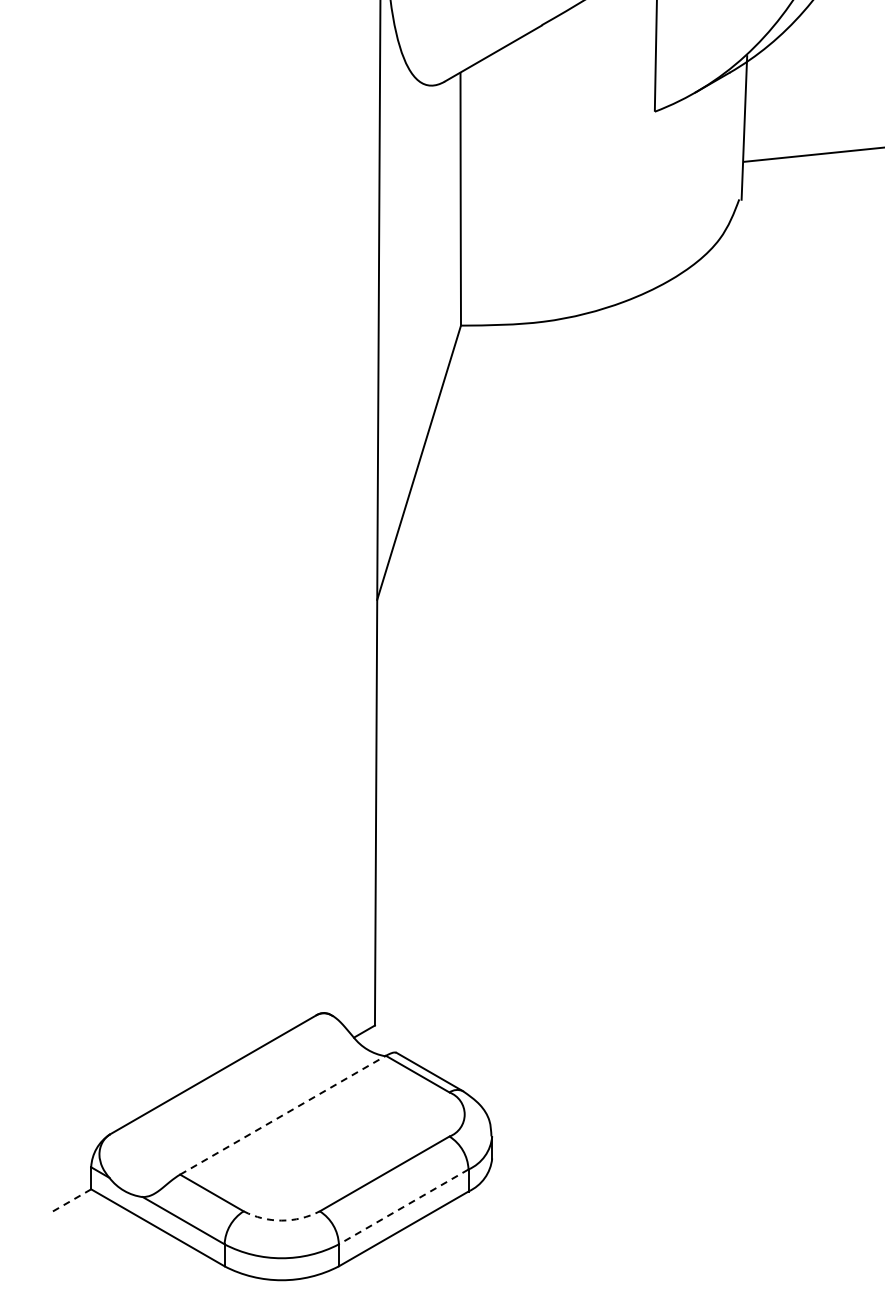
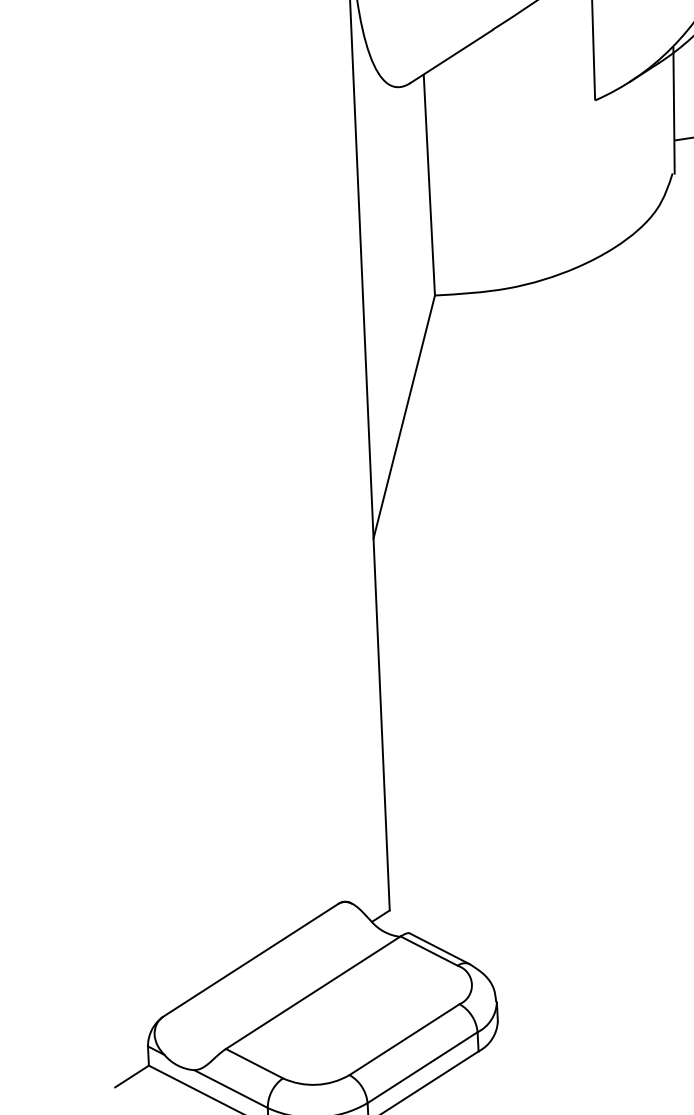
line: (283, 1115) -> (313, 992), dashed -> solid
line: (71, 1200) -> (132, 1076), dashed -> solid
line: (403, 1206) -> (422, 1067), dashed -> solid
arc: (281, 1220) -> (316, 1084), dashed -> solid

